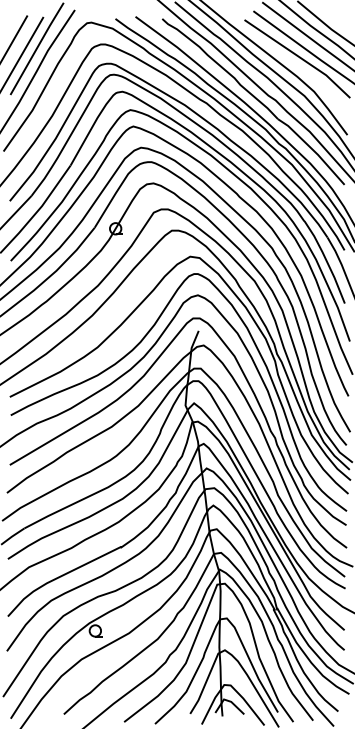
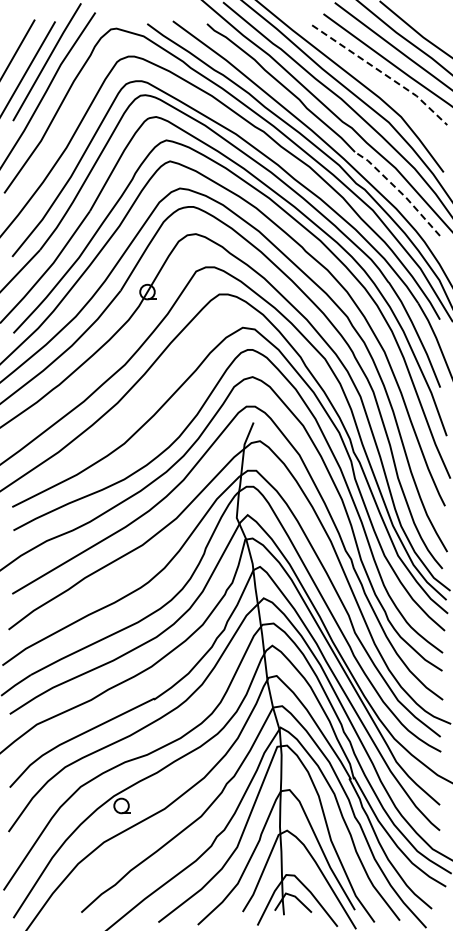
line: (299, 57) -> (382, 73), solid -> dashed
line: (312, 150) -> (399, 191), solid -> dashed

